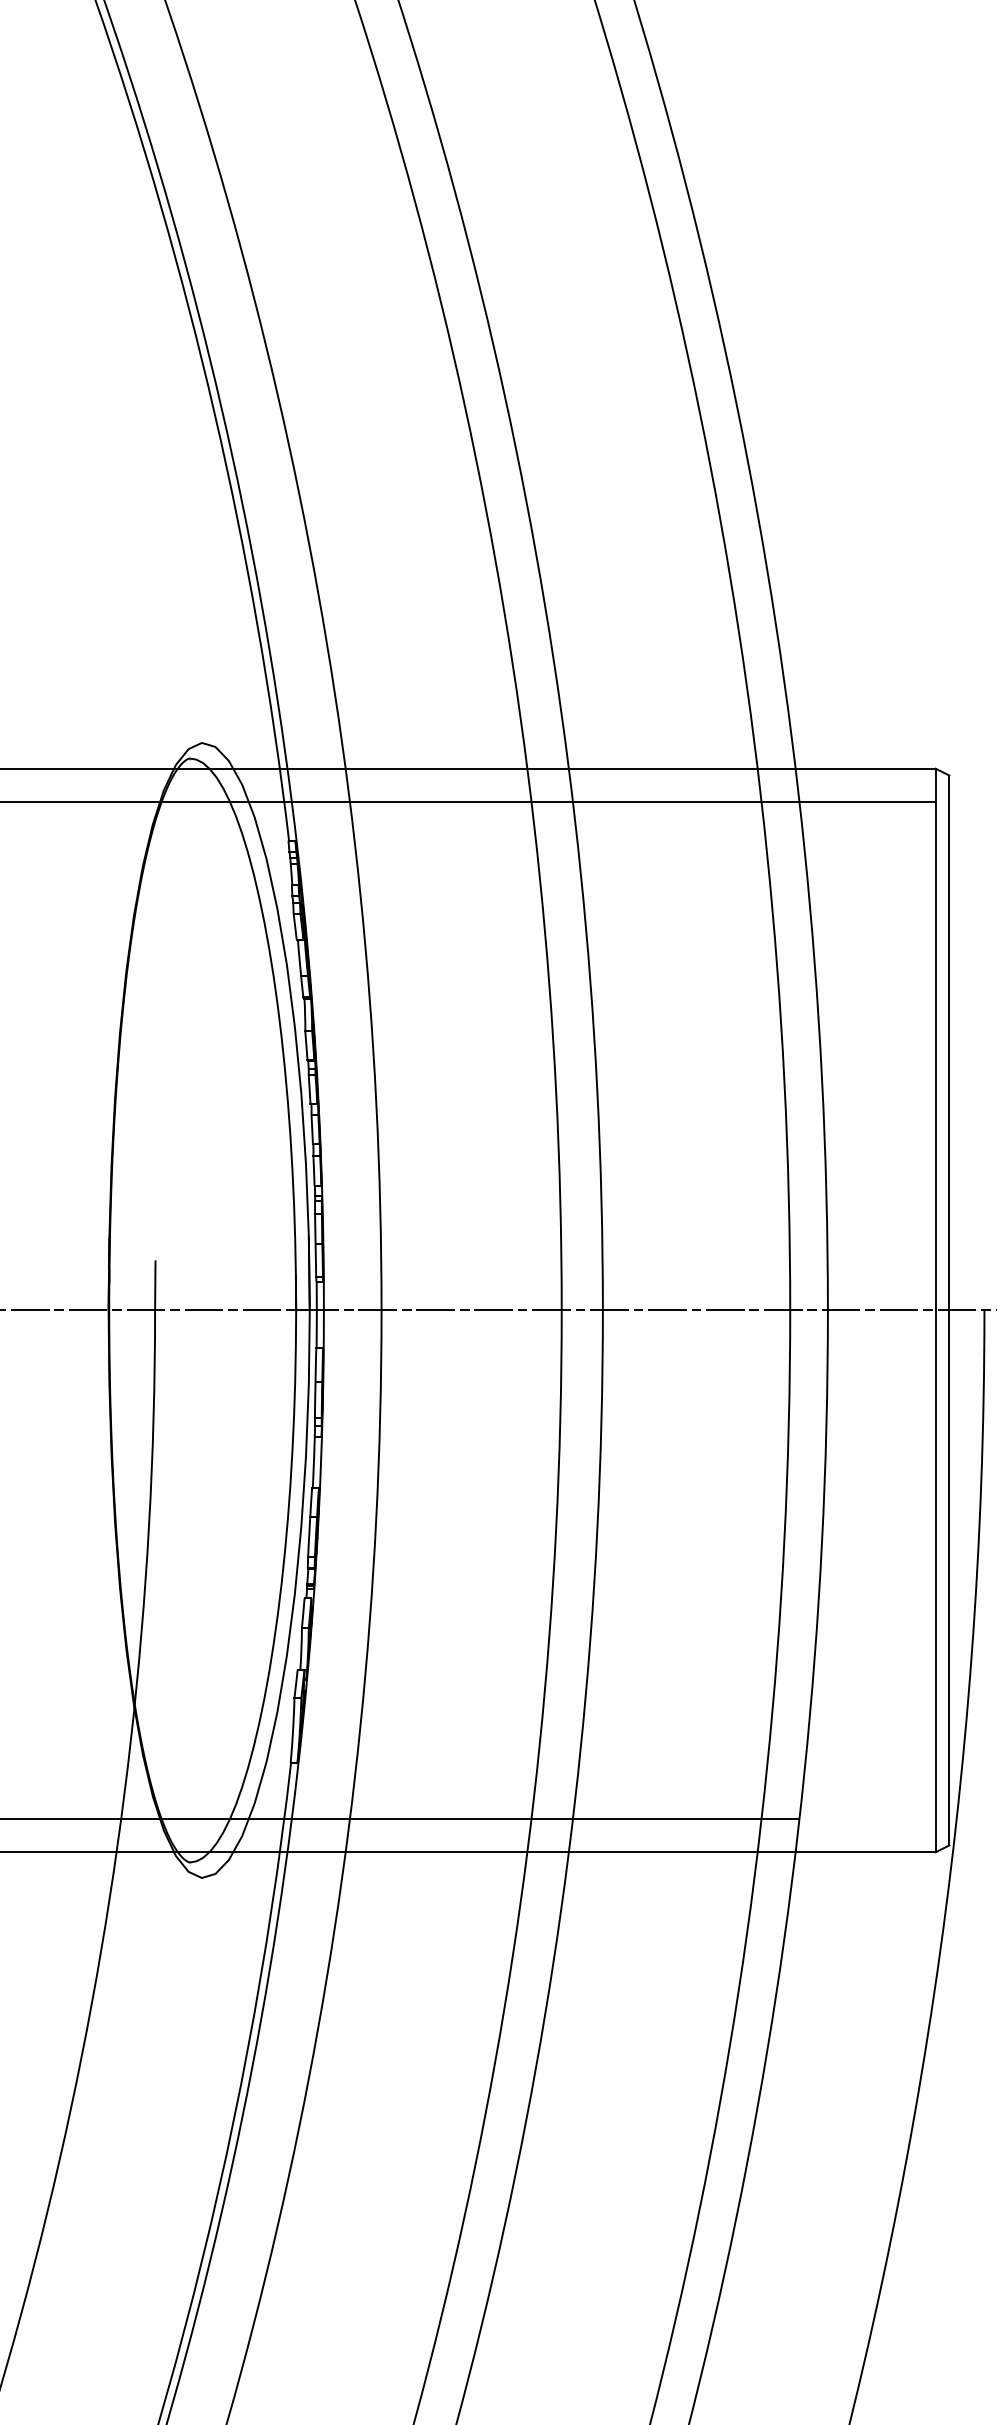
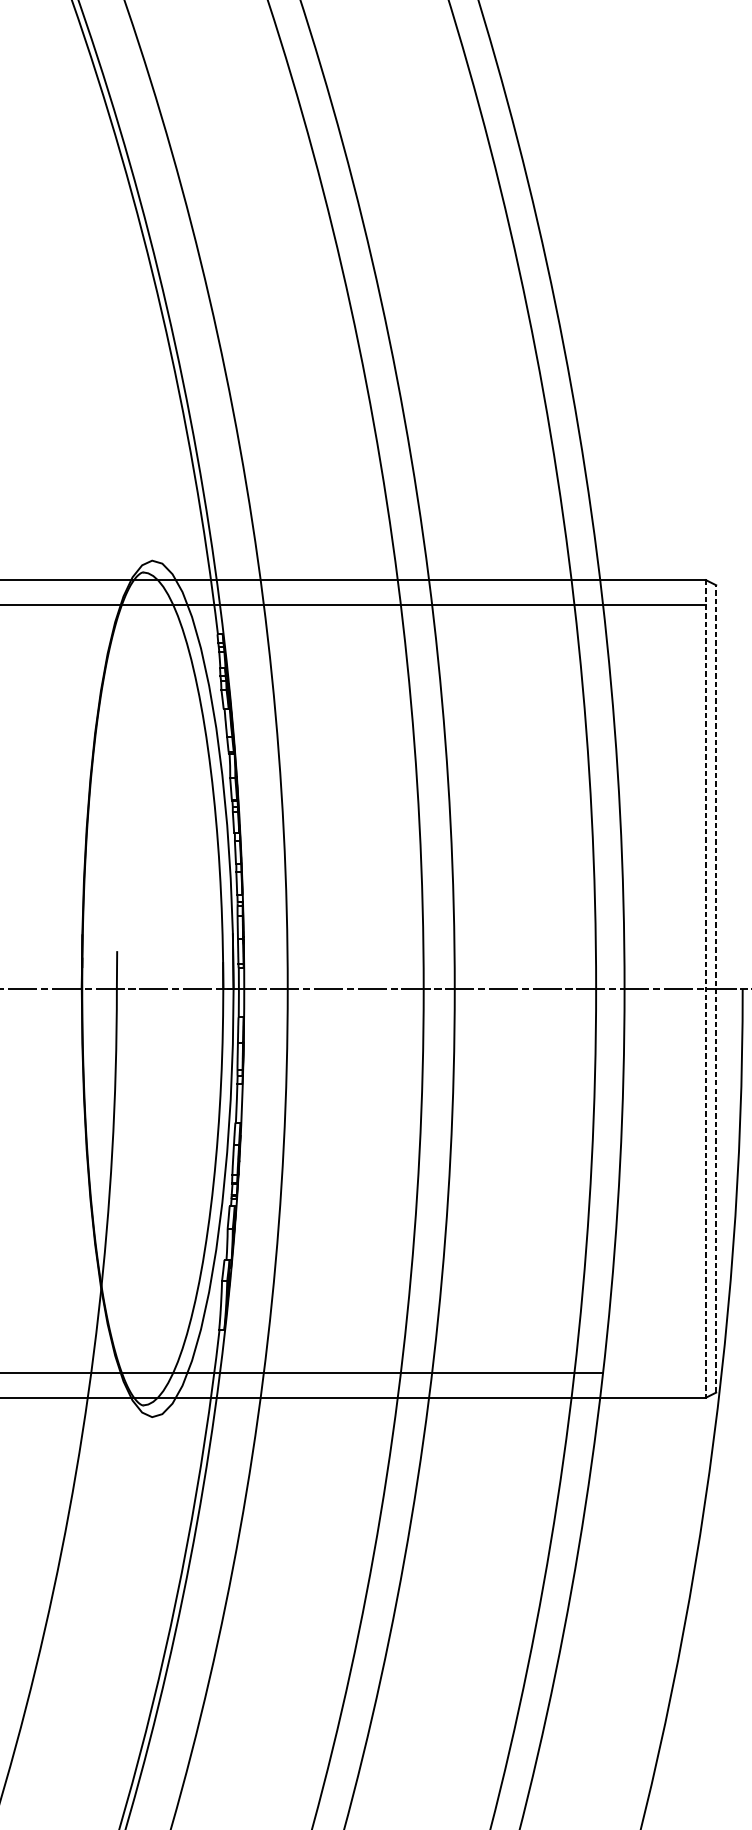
line: (935, 1310) -> (705, 988), solid -> dashed
line: (949, 1310) -> (716, 988), solid -> dashed

